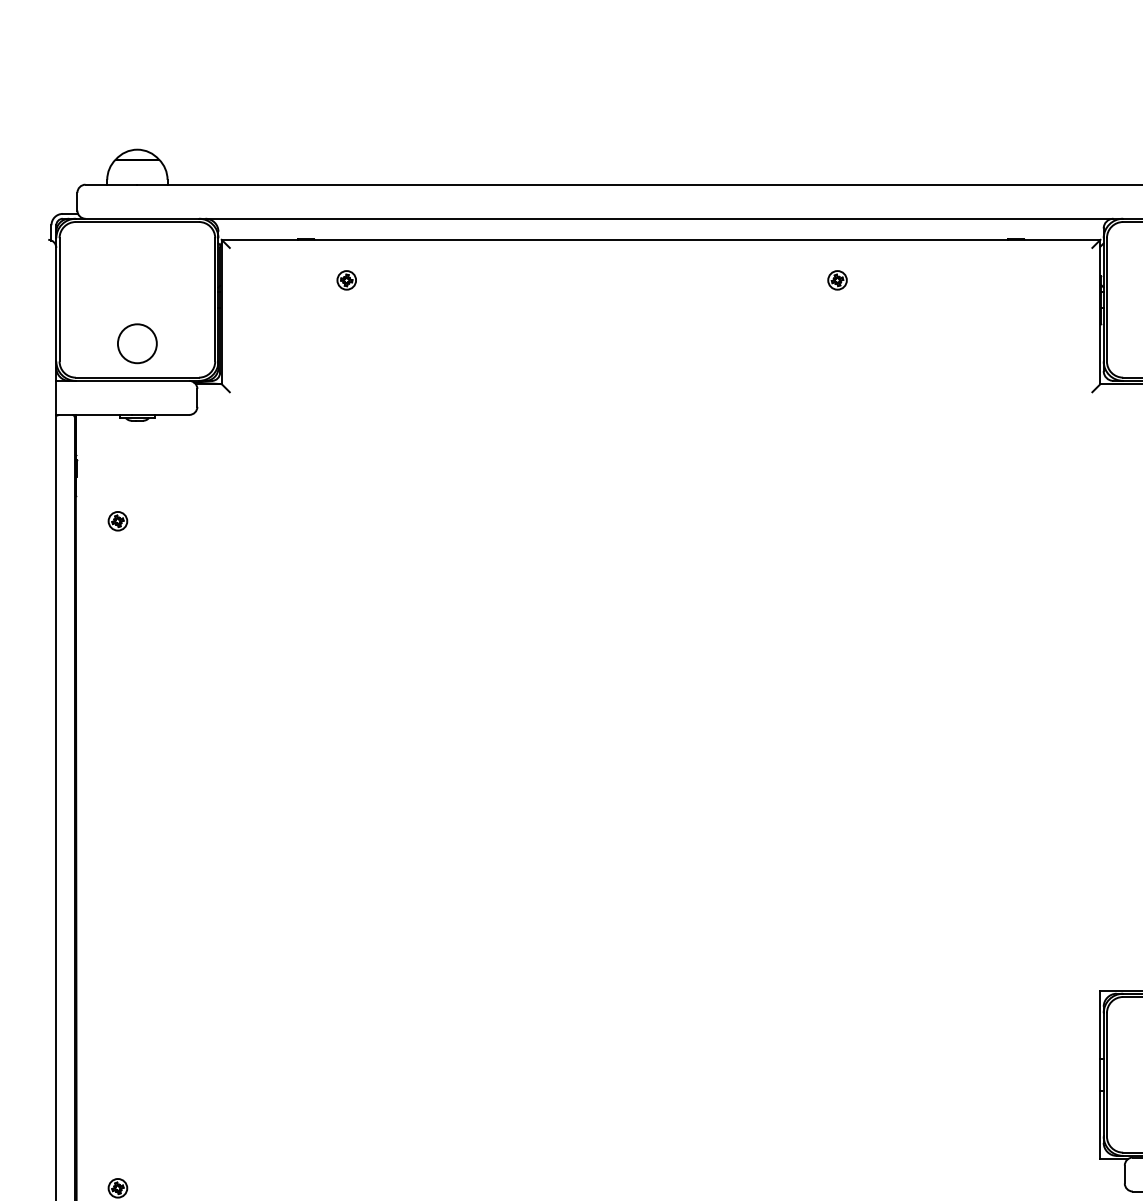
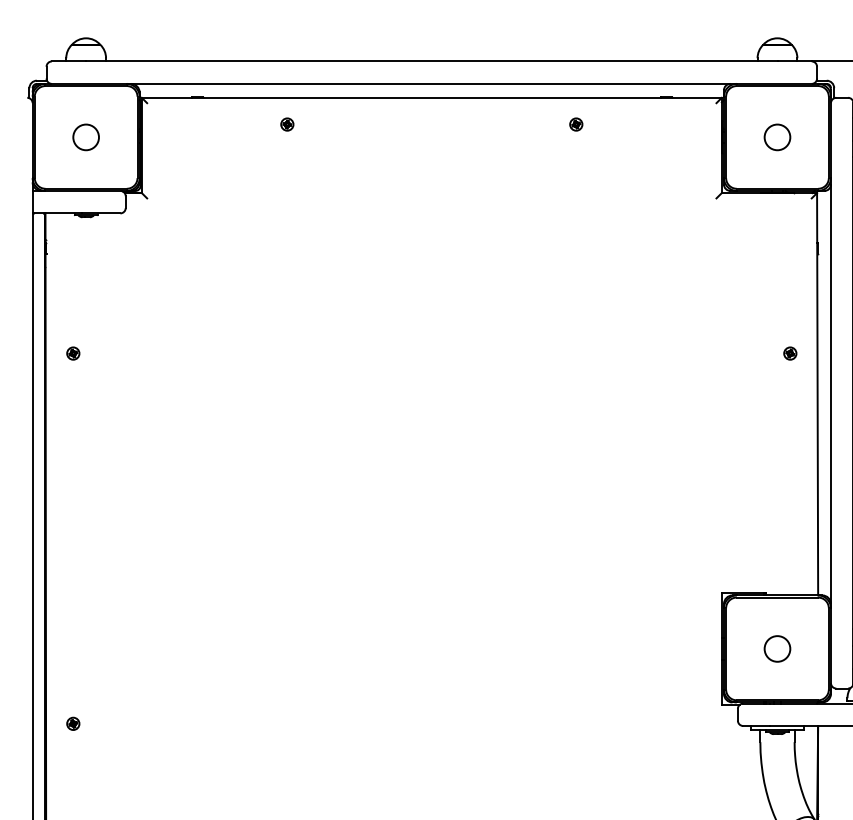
part: (346, 280) -> (287, 124), moved
part: (837, 280) -> (576, 124), moved
circle: (136, 343) -> (85, 137), moved
part: (118, 521) -> (73, 353), moved

